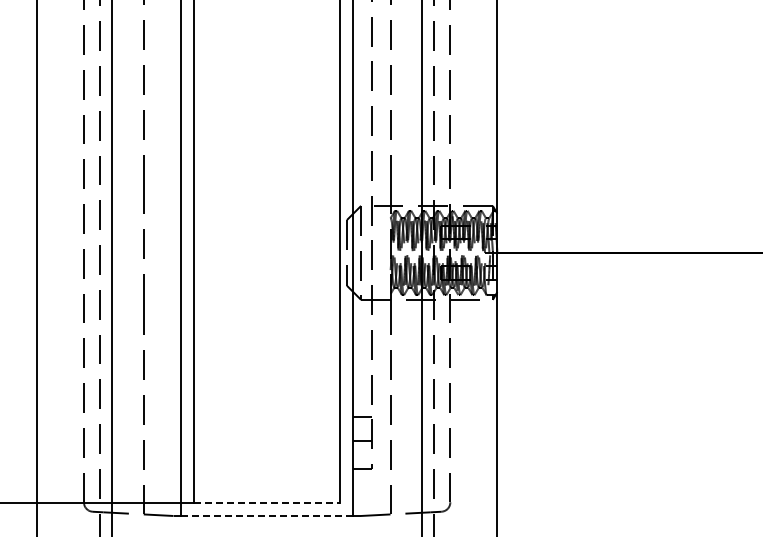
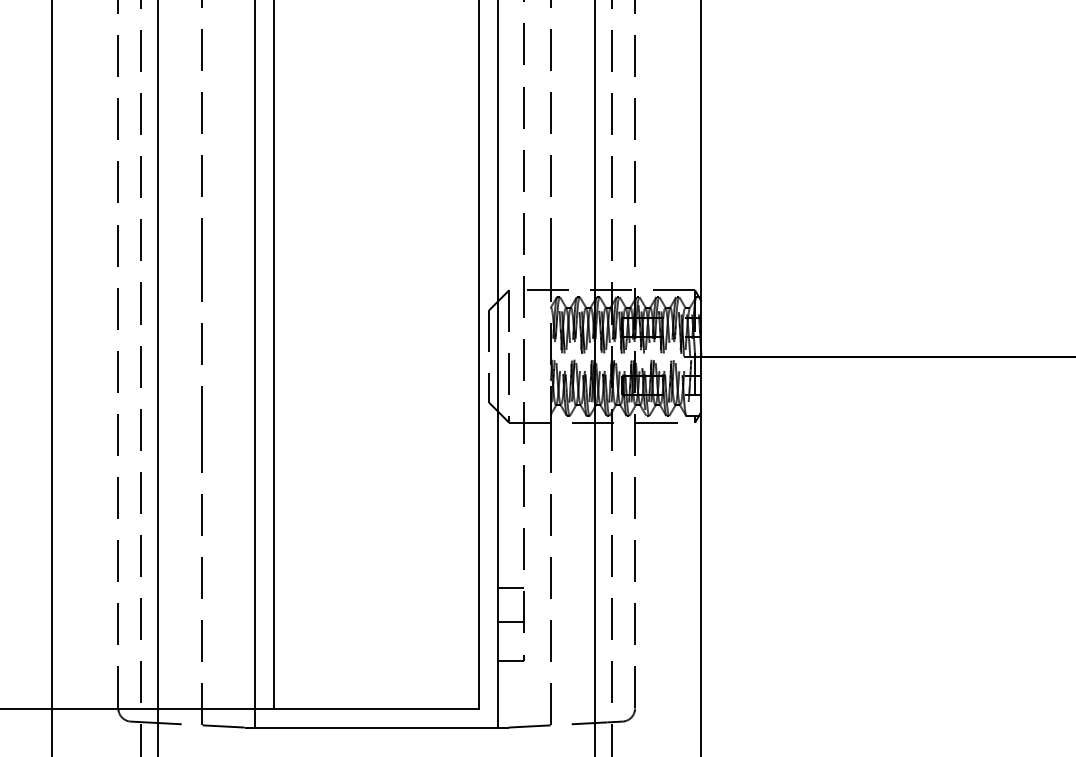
line: (267, 502) -> (377, 708), dashed -> solid
line: (267, 515) -> (377, 726), dashed -> solid

